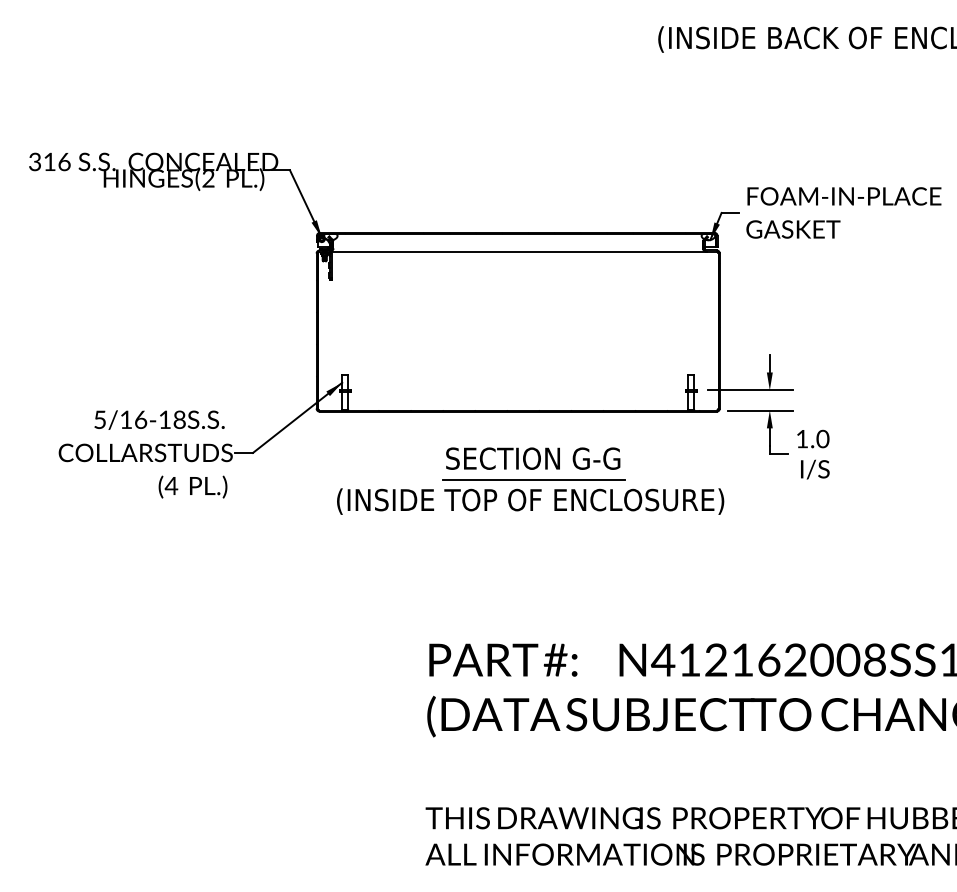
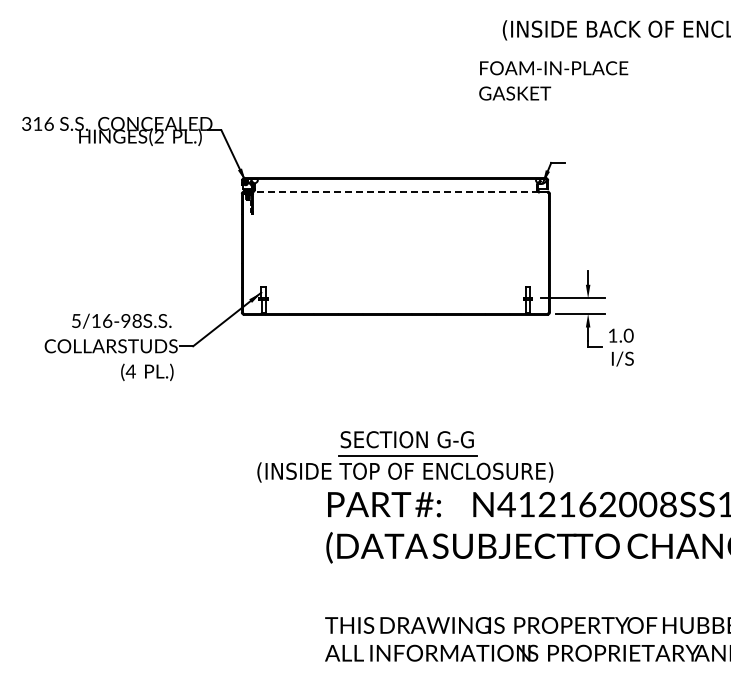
text: (843, 212) -> (553, 80), moved
line: (517, 251) -> (395, 192), solid -> dashed
text: (164, 419) -> (125, 320), 5/16-18 -> 5/16-98
part: (530, 480) -> (405, 456), moved

